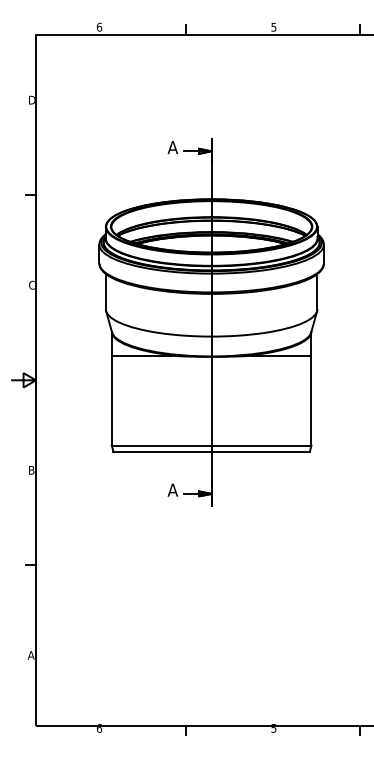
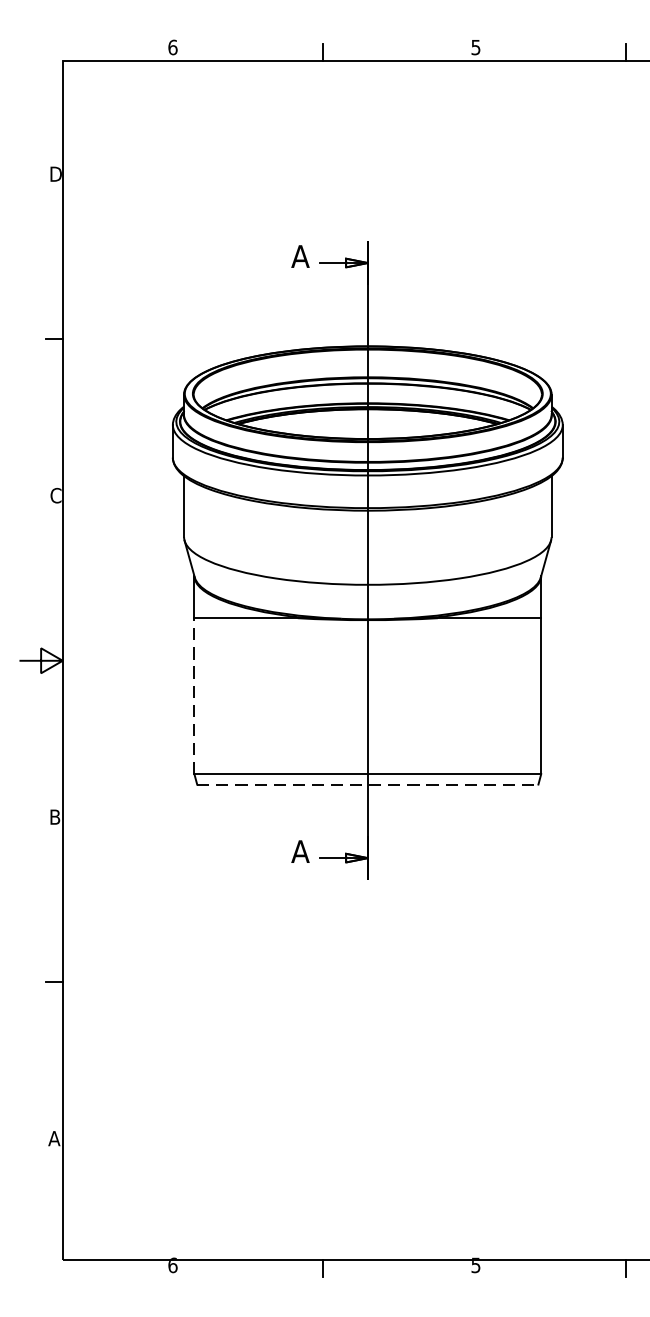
line: (111, 400) -> (193, 695), solid -> dashed
line: (212, 451) -> (369, 784), solid -> dashed

